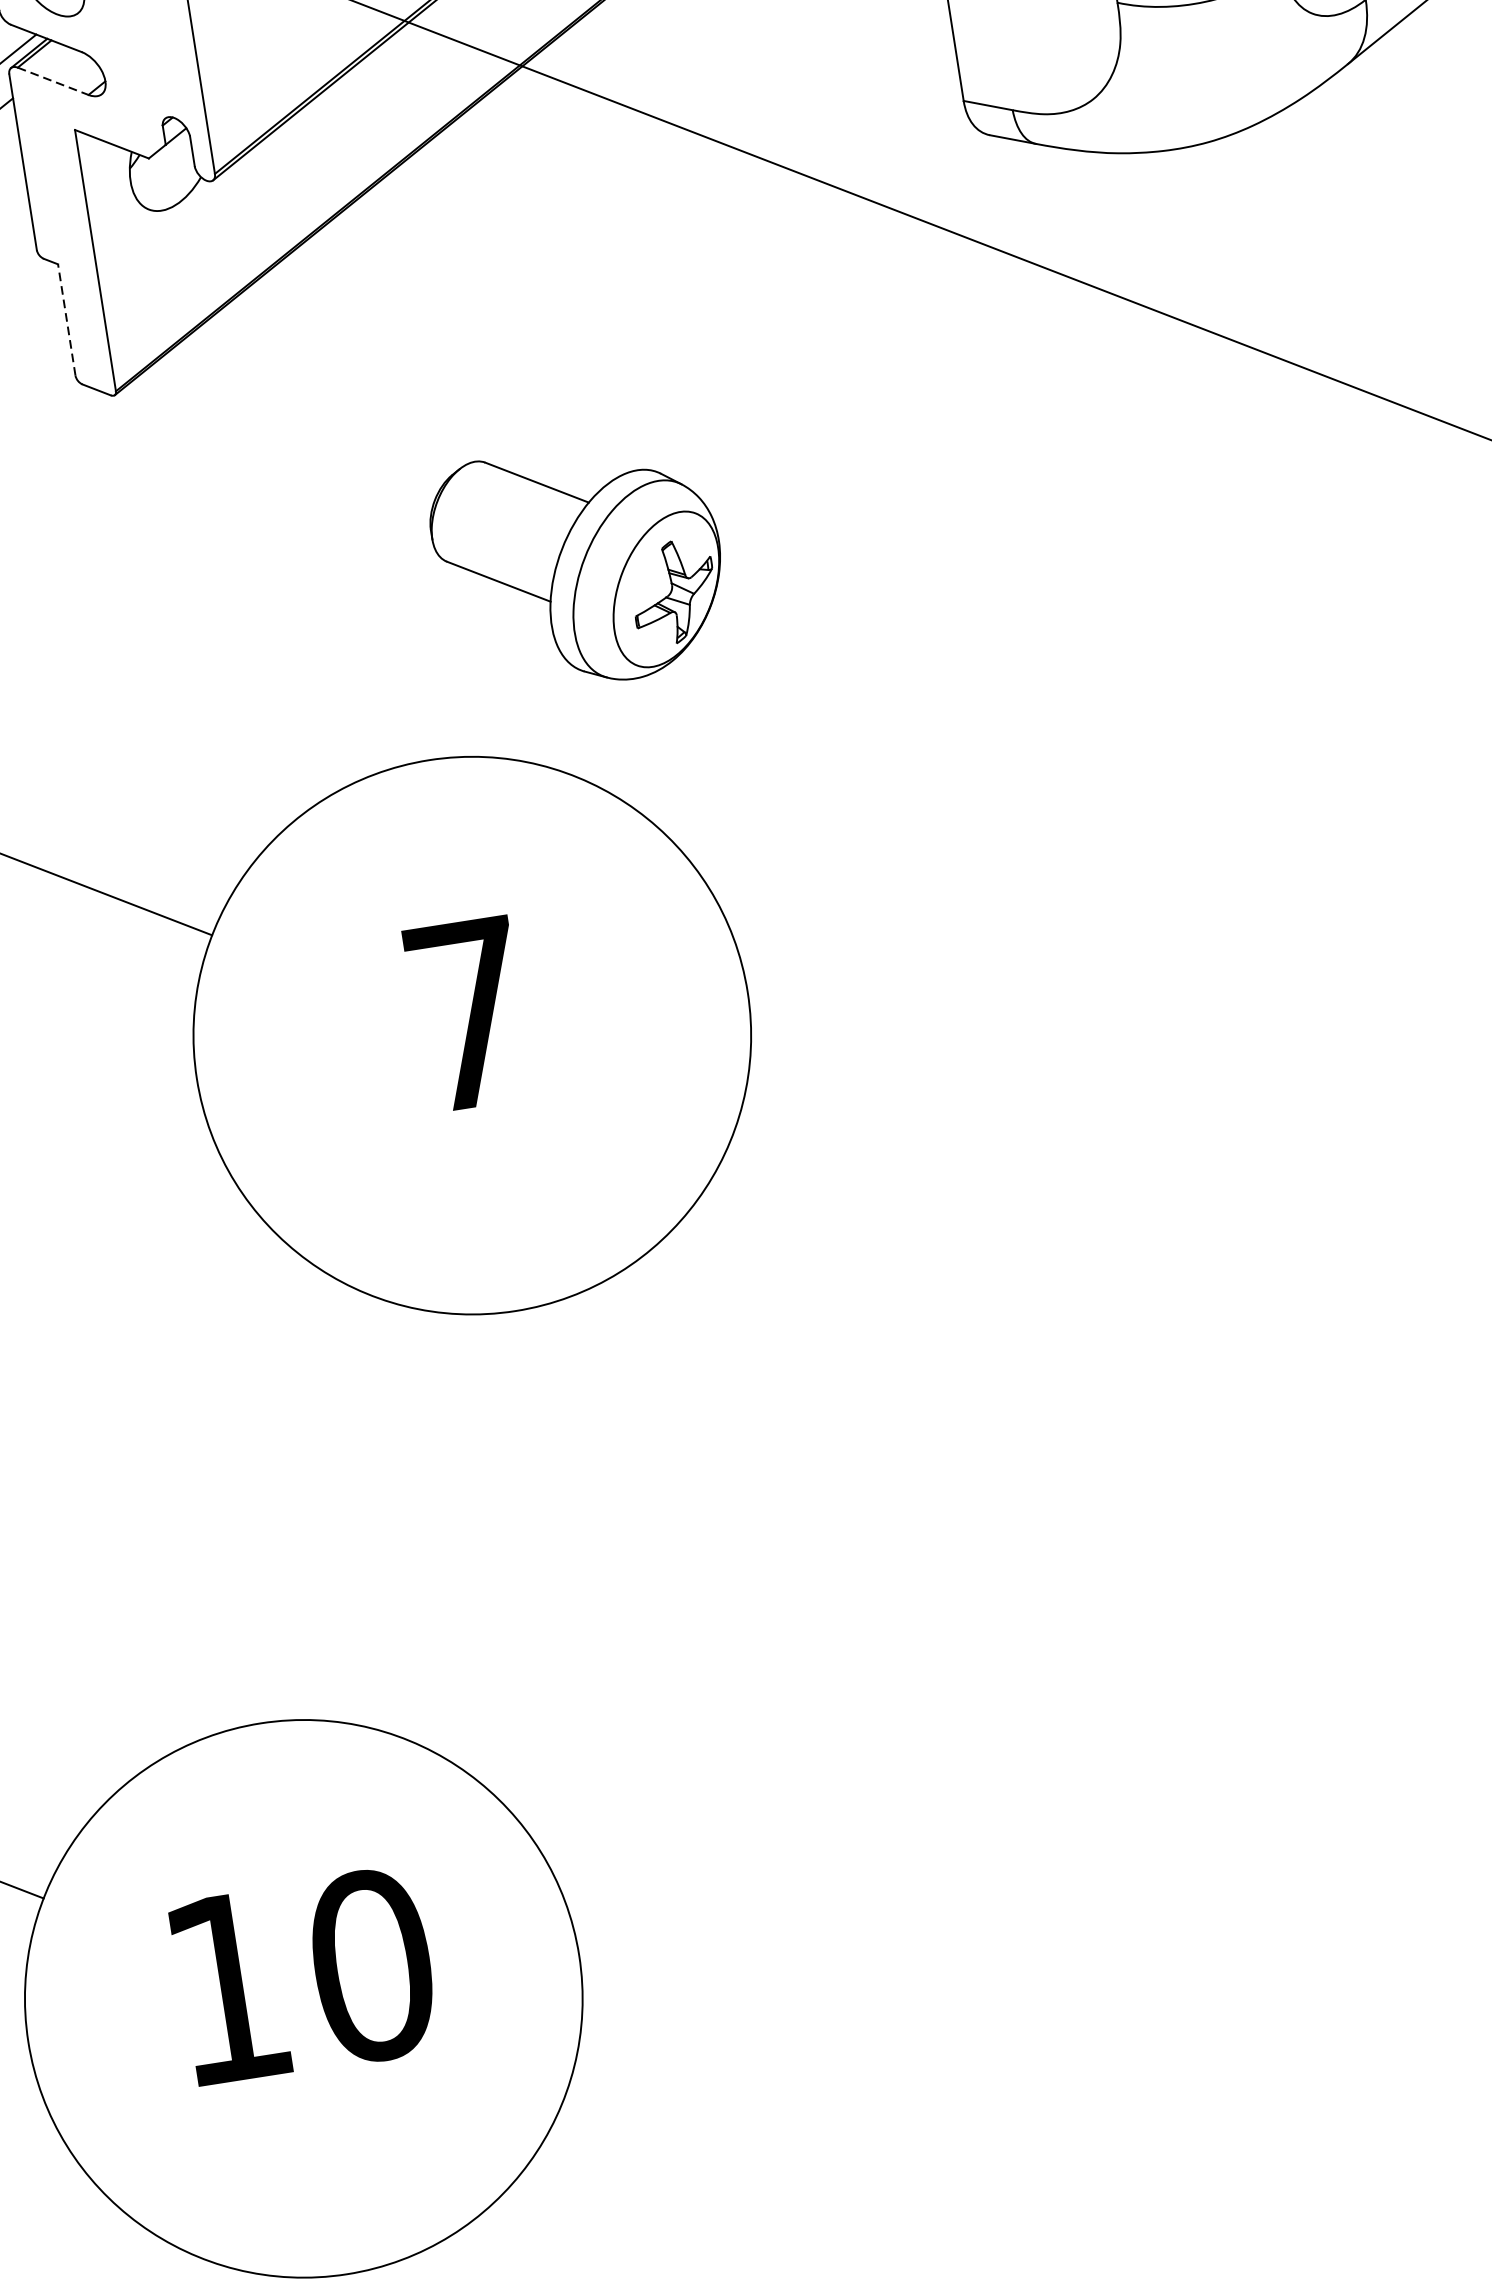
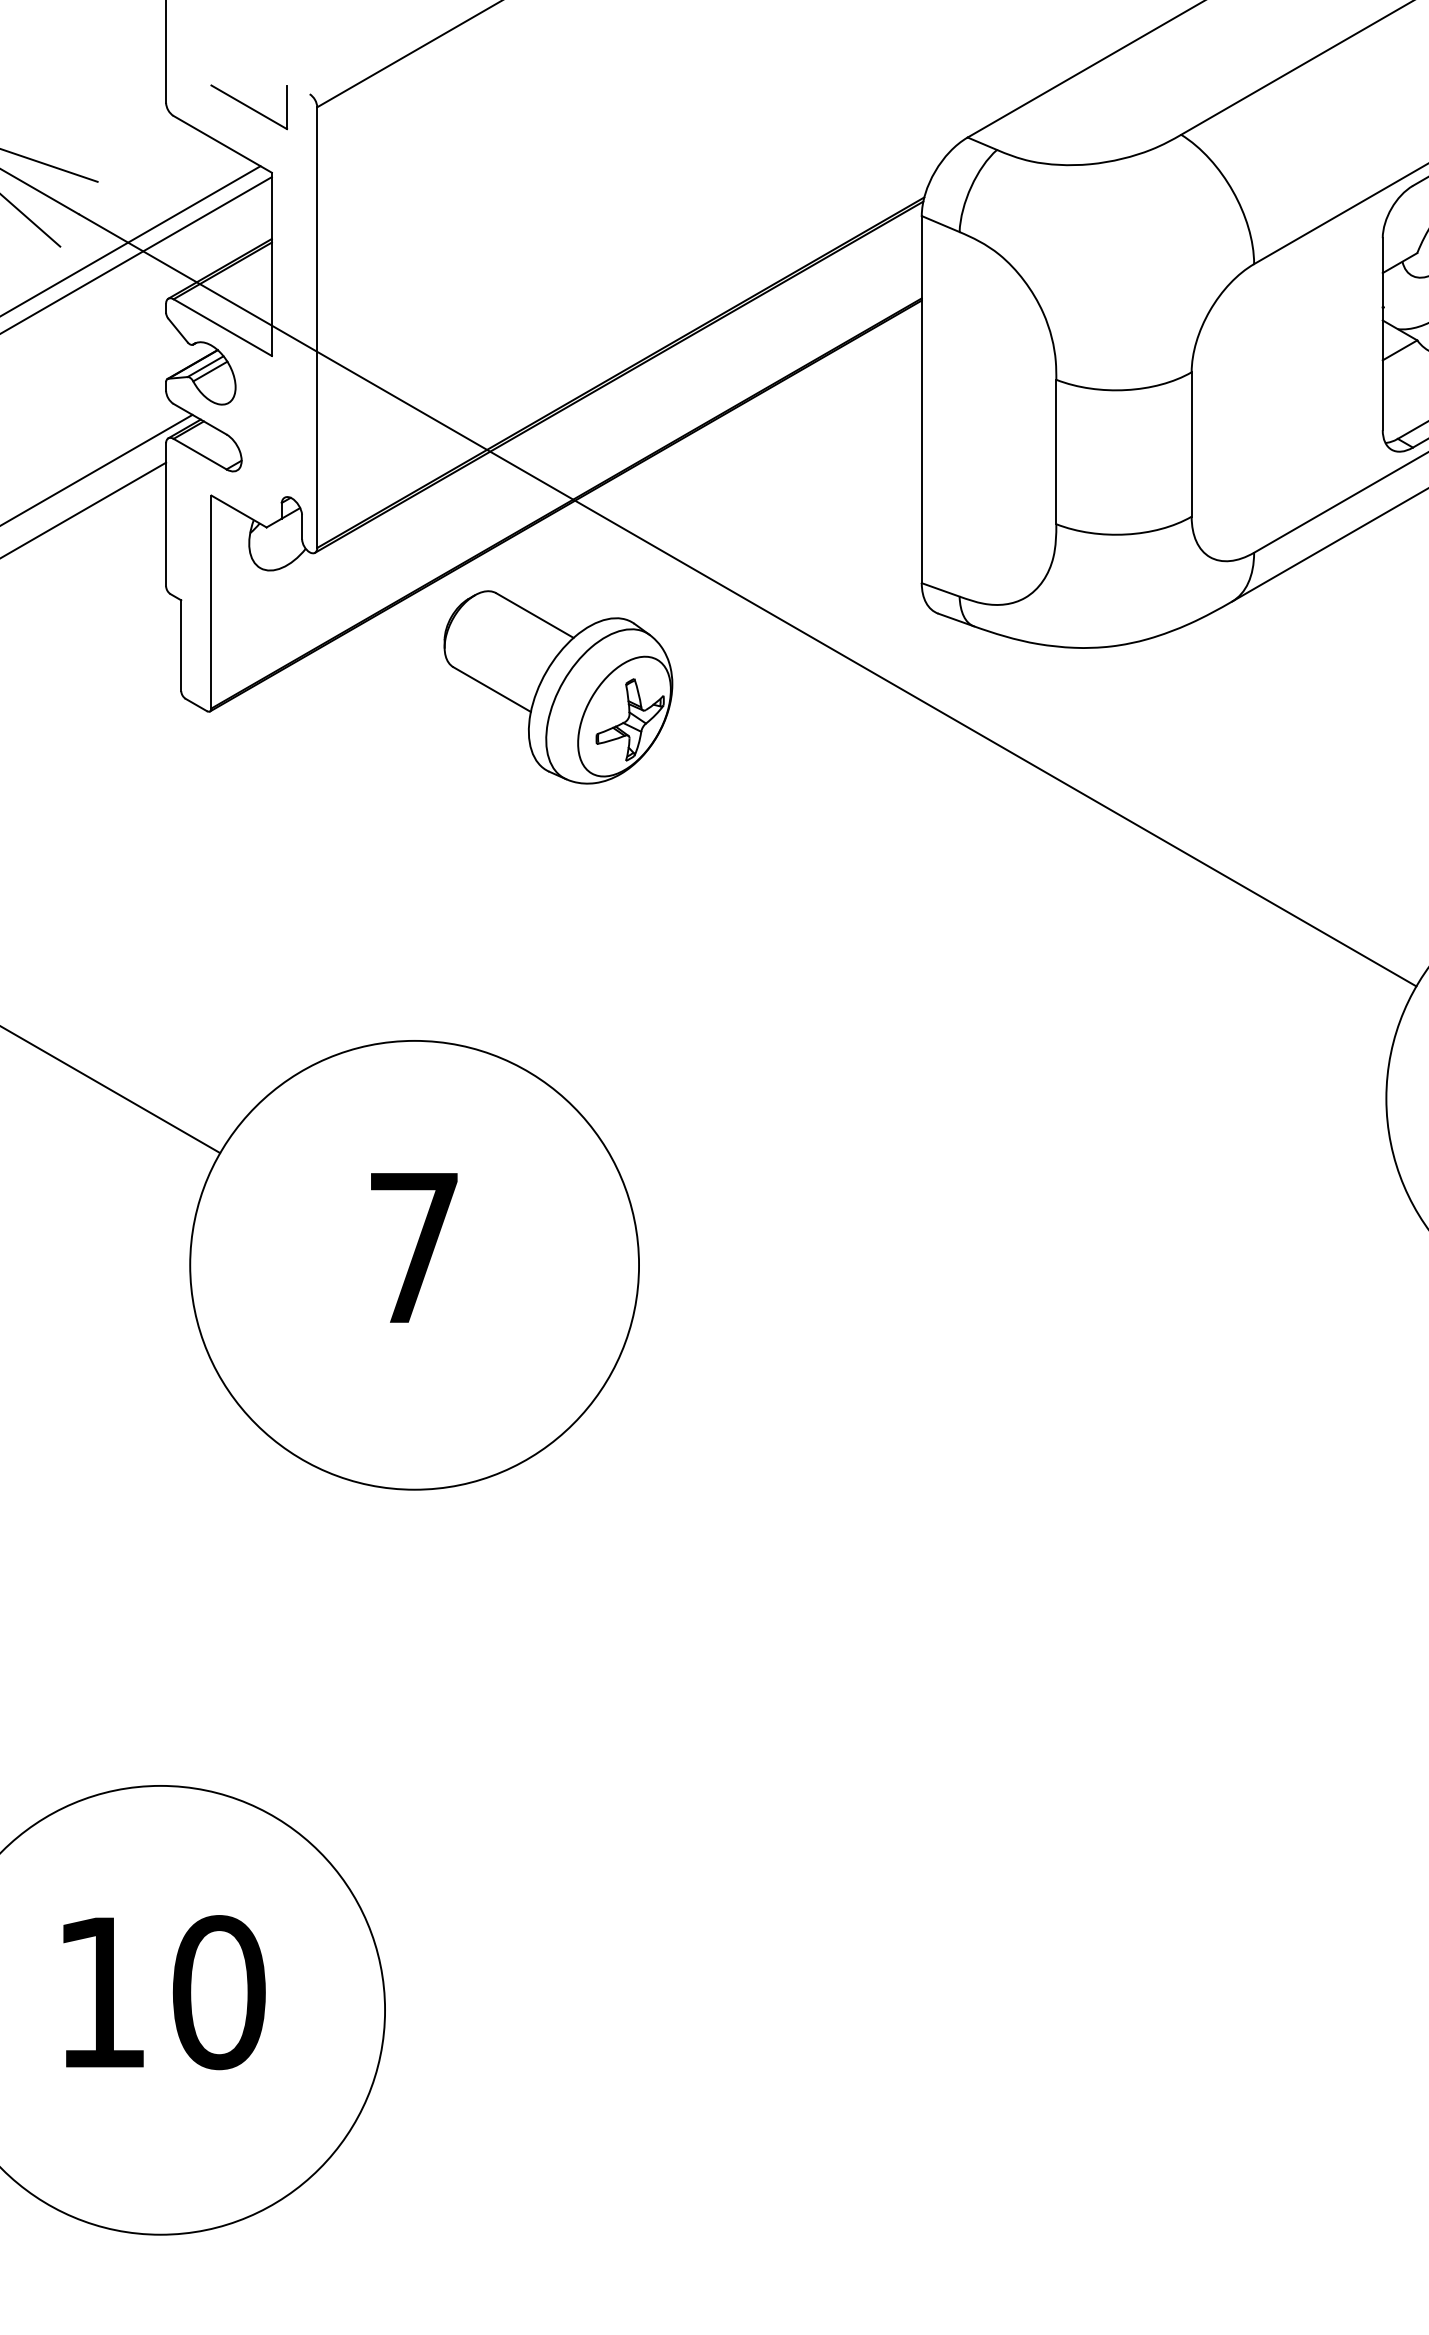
line: (53, 81) -> (200, 454), dashed -> solid
line: (67, 319) -> (181, 645), dashed -> solid
part: (579, 566) -> (558, 687), moved

